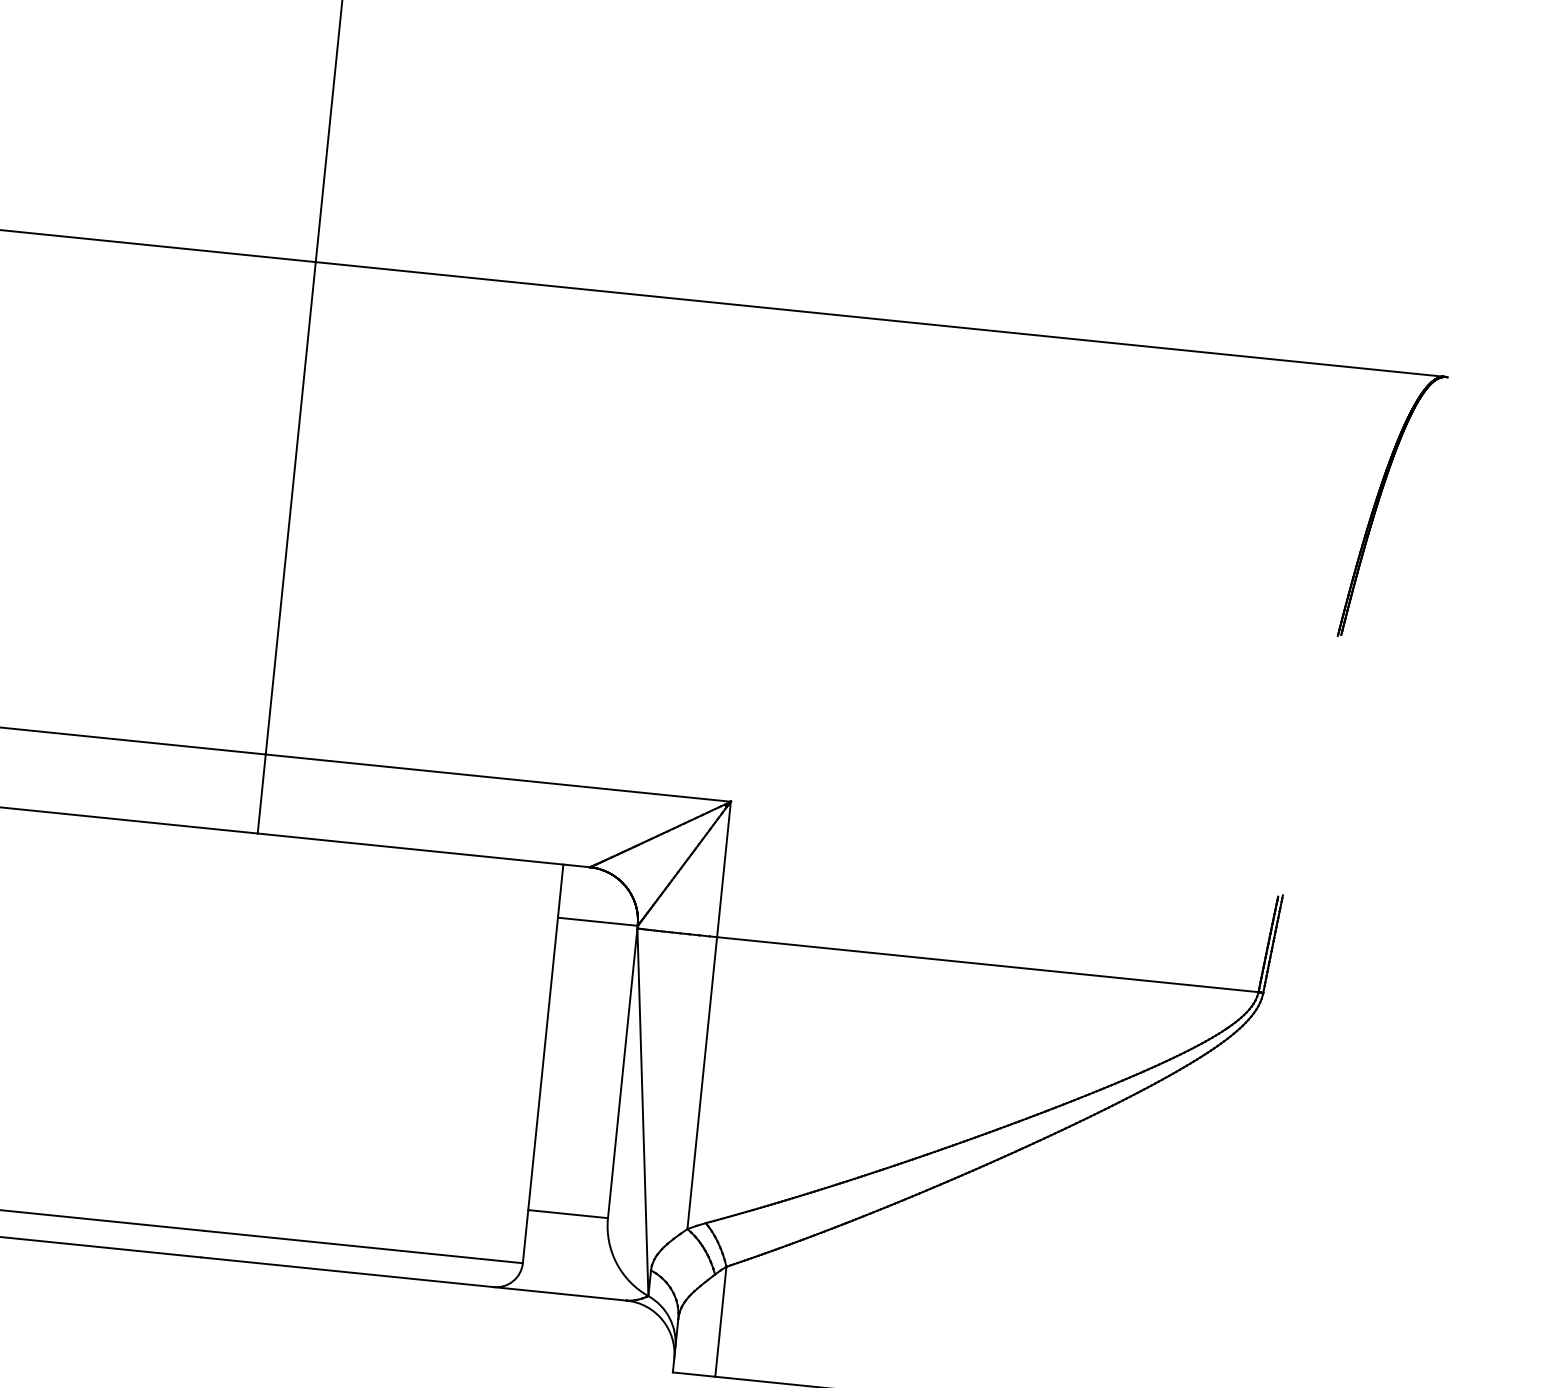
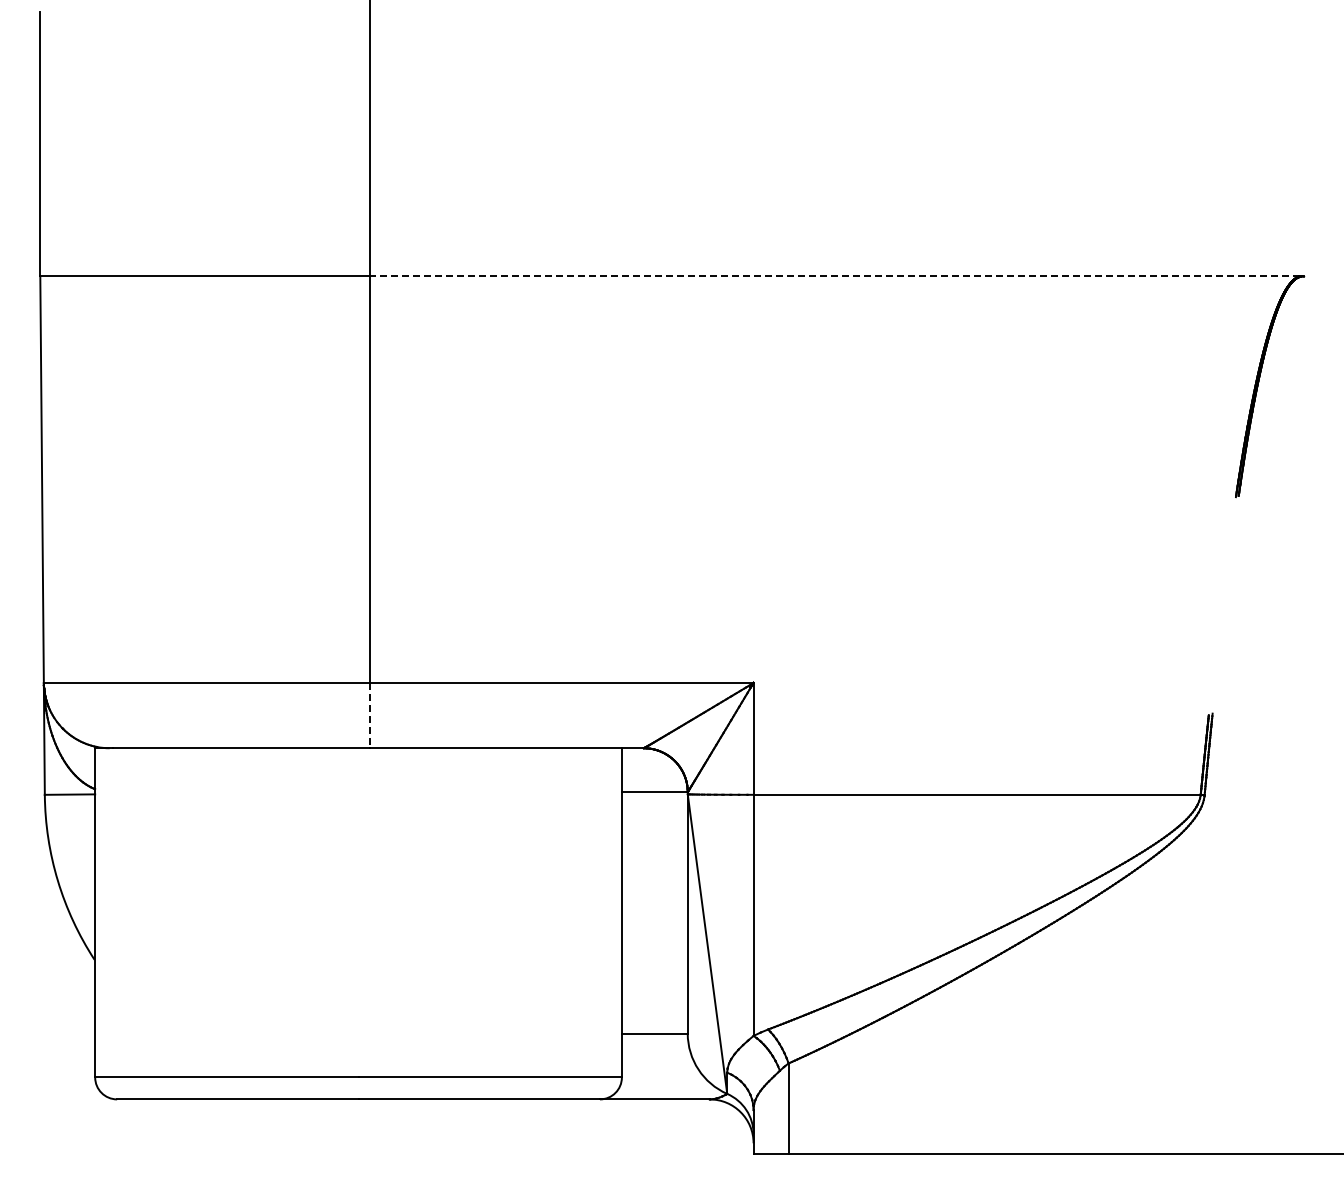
line: (878, 319) -> (834, 276), solid -> dashed
line: (261, 793) -> (369, 715), solid -> dashed

